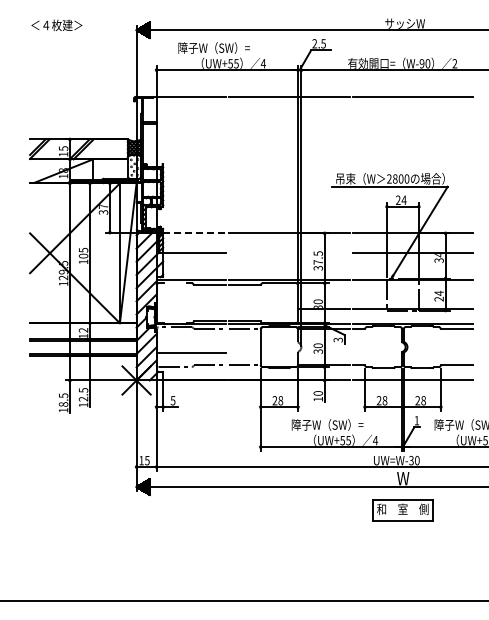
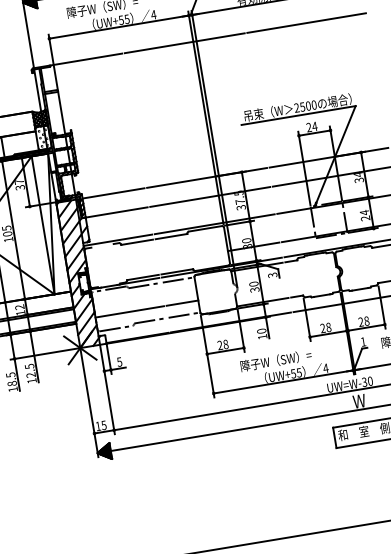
text: (394, 178) -> (301, 106), 2800 -> 2500
line: (195, 233) -> (114, 193), dashed -> solid
line: (289, 252) -> (210, 196), added
line: (244, 352) -> (182, 302), added

